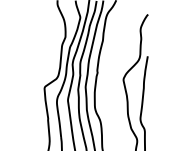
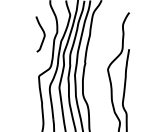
curve: (49, 39) -> (43, 34), added

